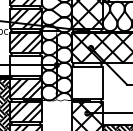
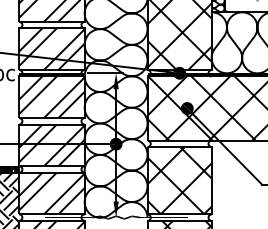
hatch: (25, 65) -> (51, 144), added
hatch: (86, 82) -> (177, 180), added

